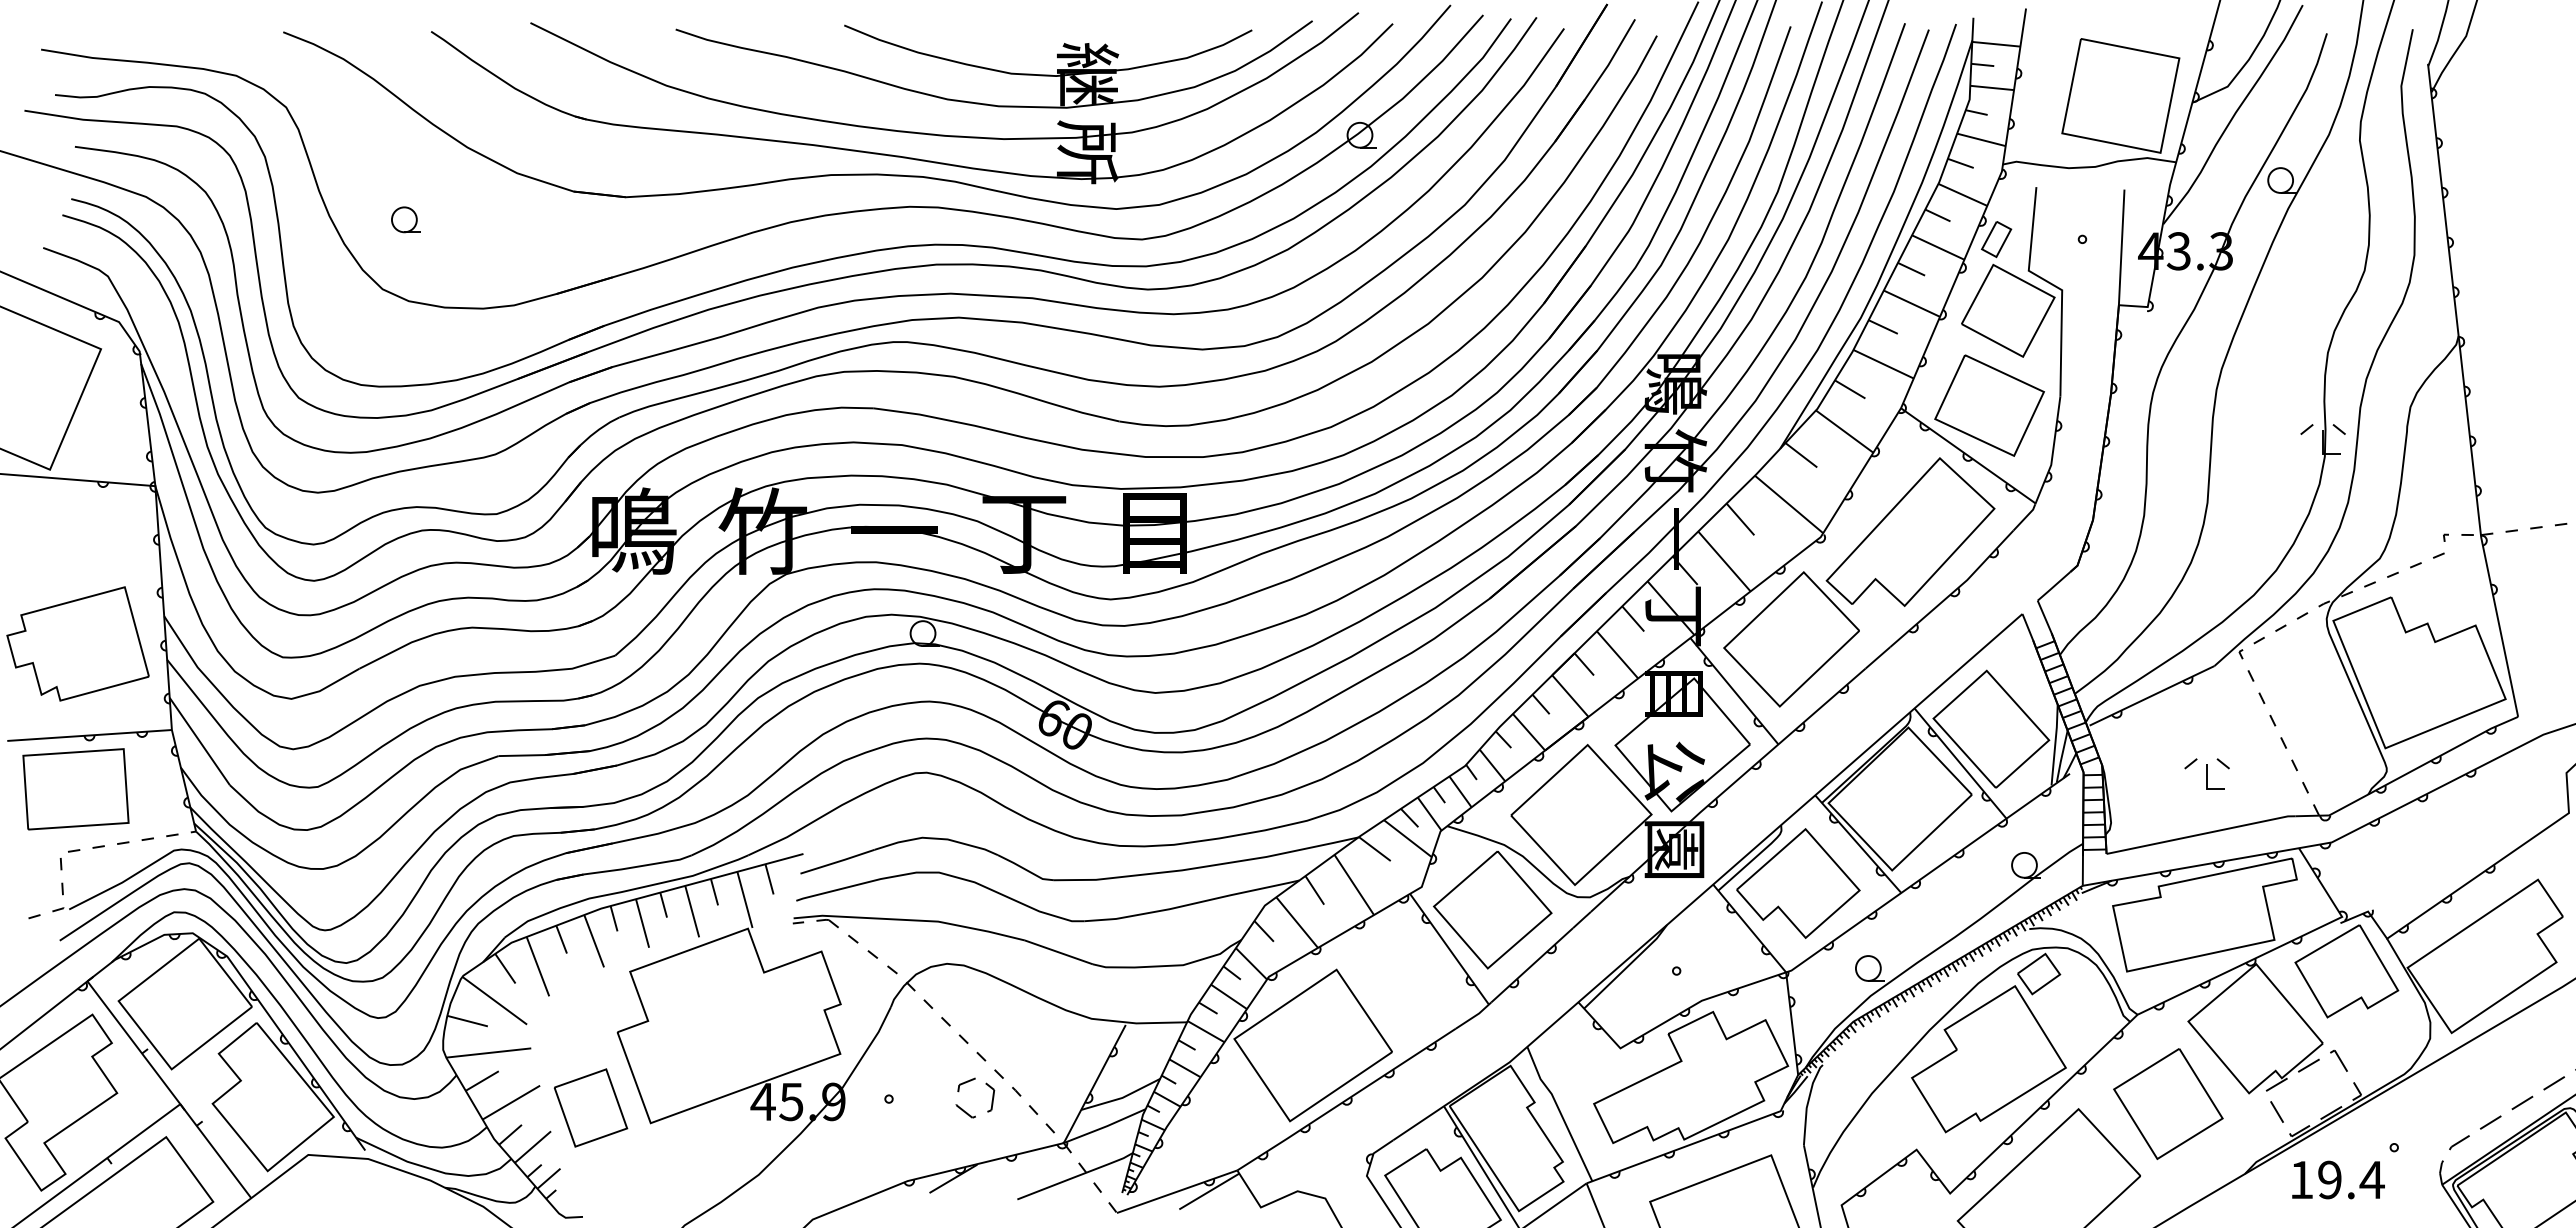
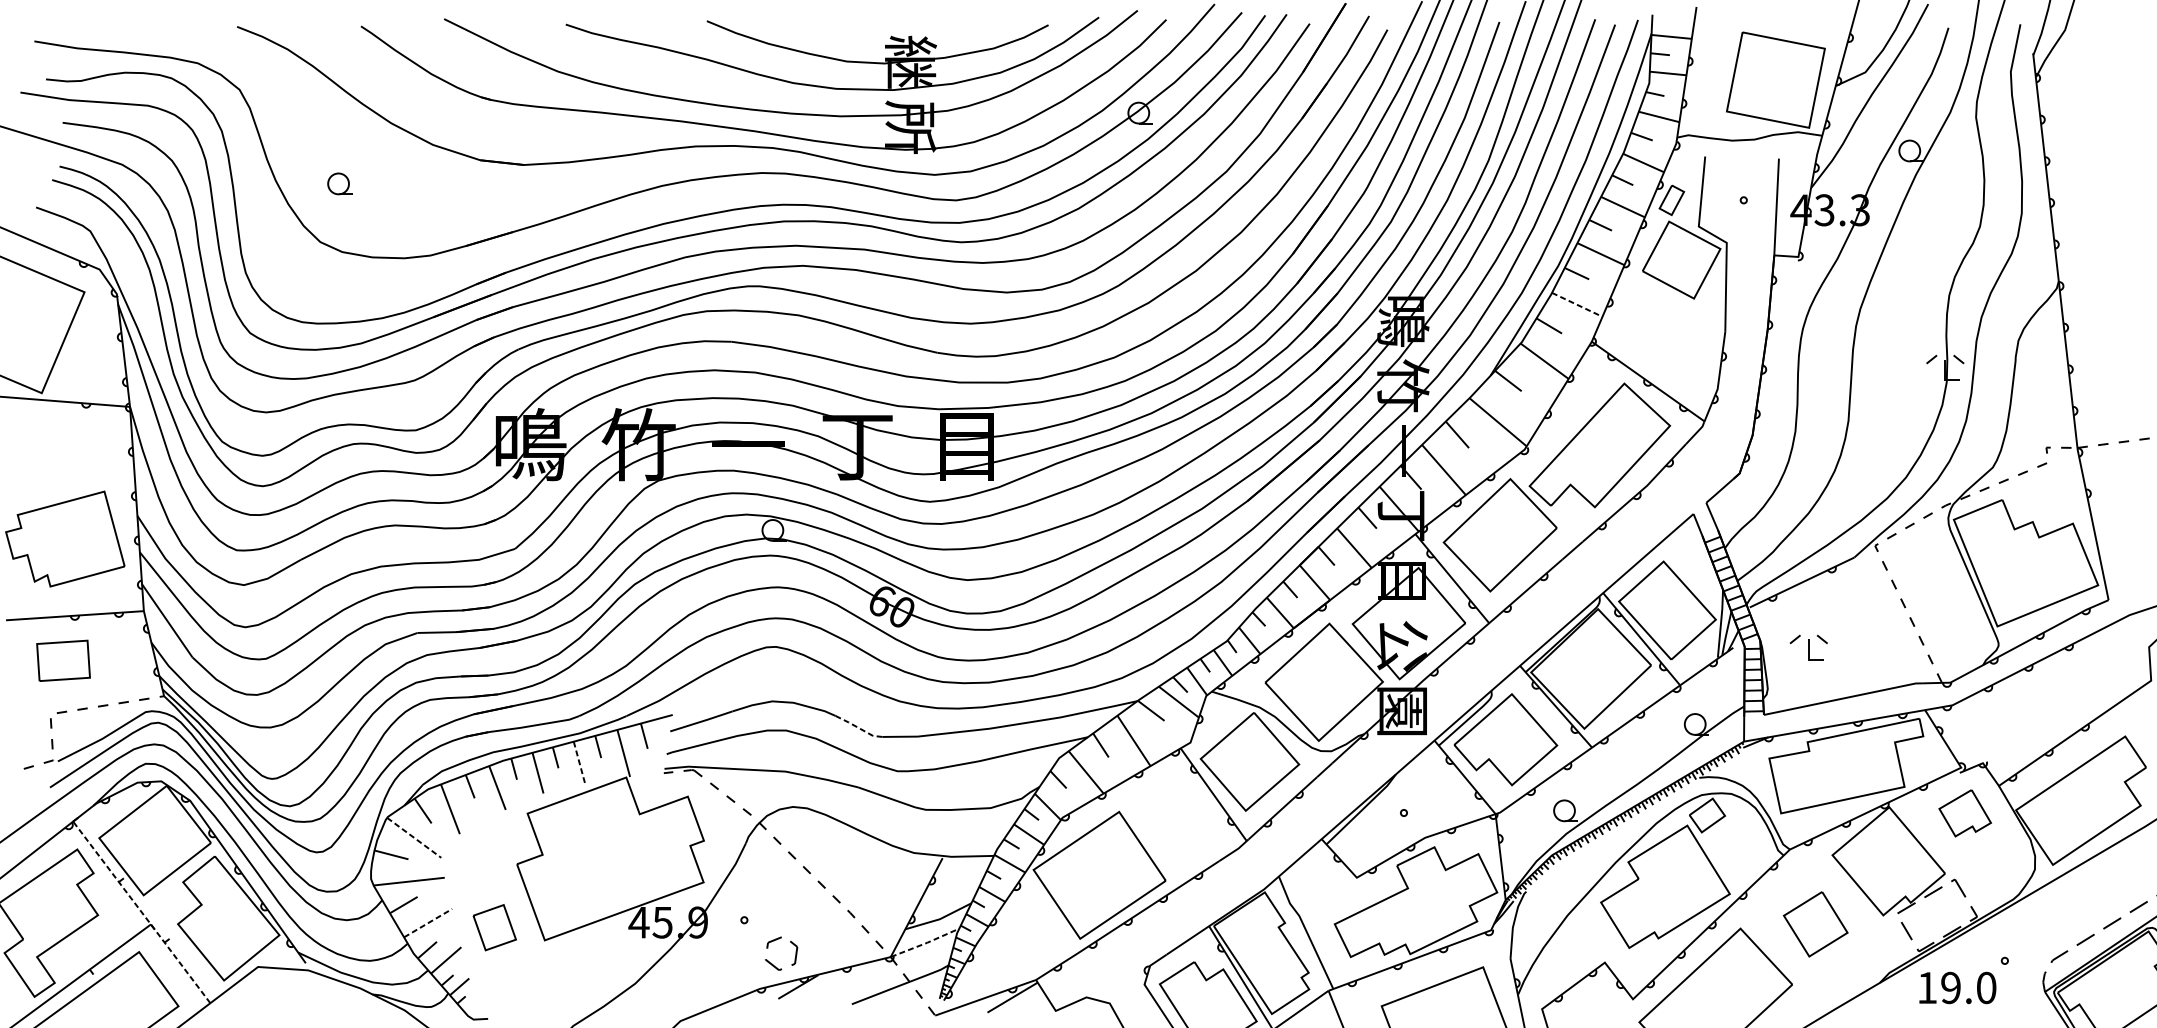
line: (1884, 364) -> (1578, 305), solid -> dashed
part: (1989, 405) -> (1665, 339), removed
part: (2206, 773) -> (1808, 647), moved
part: (75, 789) -> (63, 660), size x0.6
line: (1025, 869) -> (858, 727), solid -> dashed
line: (692, 911) -> (579, 763), solid -> dashed
part: (2346, 971) -> (1964, 813), size x0.6
line: (495, 1001) -> (414, 838), solid -> dashed
part: (986, 1085) -> (790, 943), moved
line: (169, 1089) -> (141, 912), solid -> dashed
line: (511, 1102) -> (428, 923), solid -> dashed
part: (2168, 1103) -> (1815, 923), size x0.7
part: (590, 1107) -> (494, 927), size x0.7
line: (1105, 1126) -> (925, 943), solid -> dashed
text: (2371, 1179) -> (1985, 987), 19.4 -> 19.0

